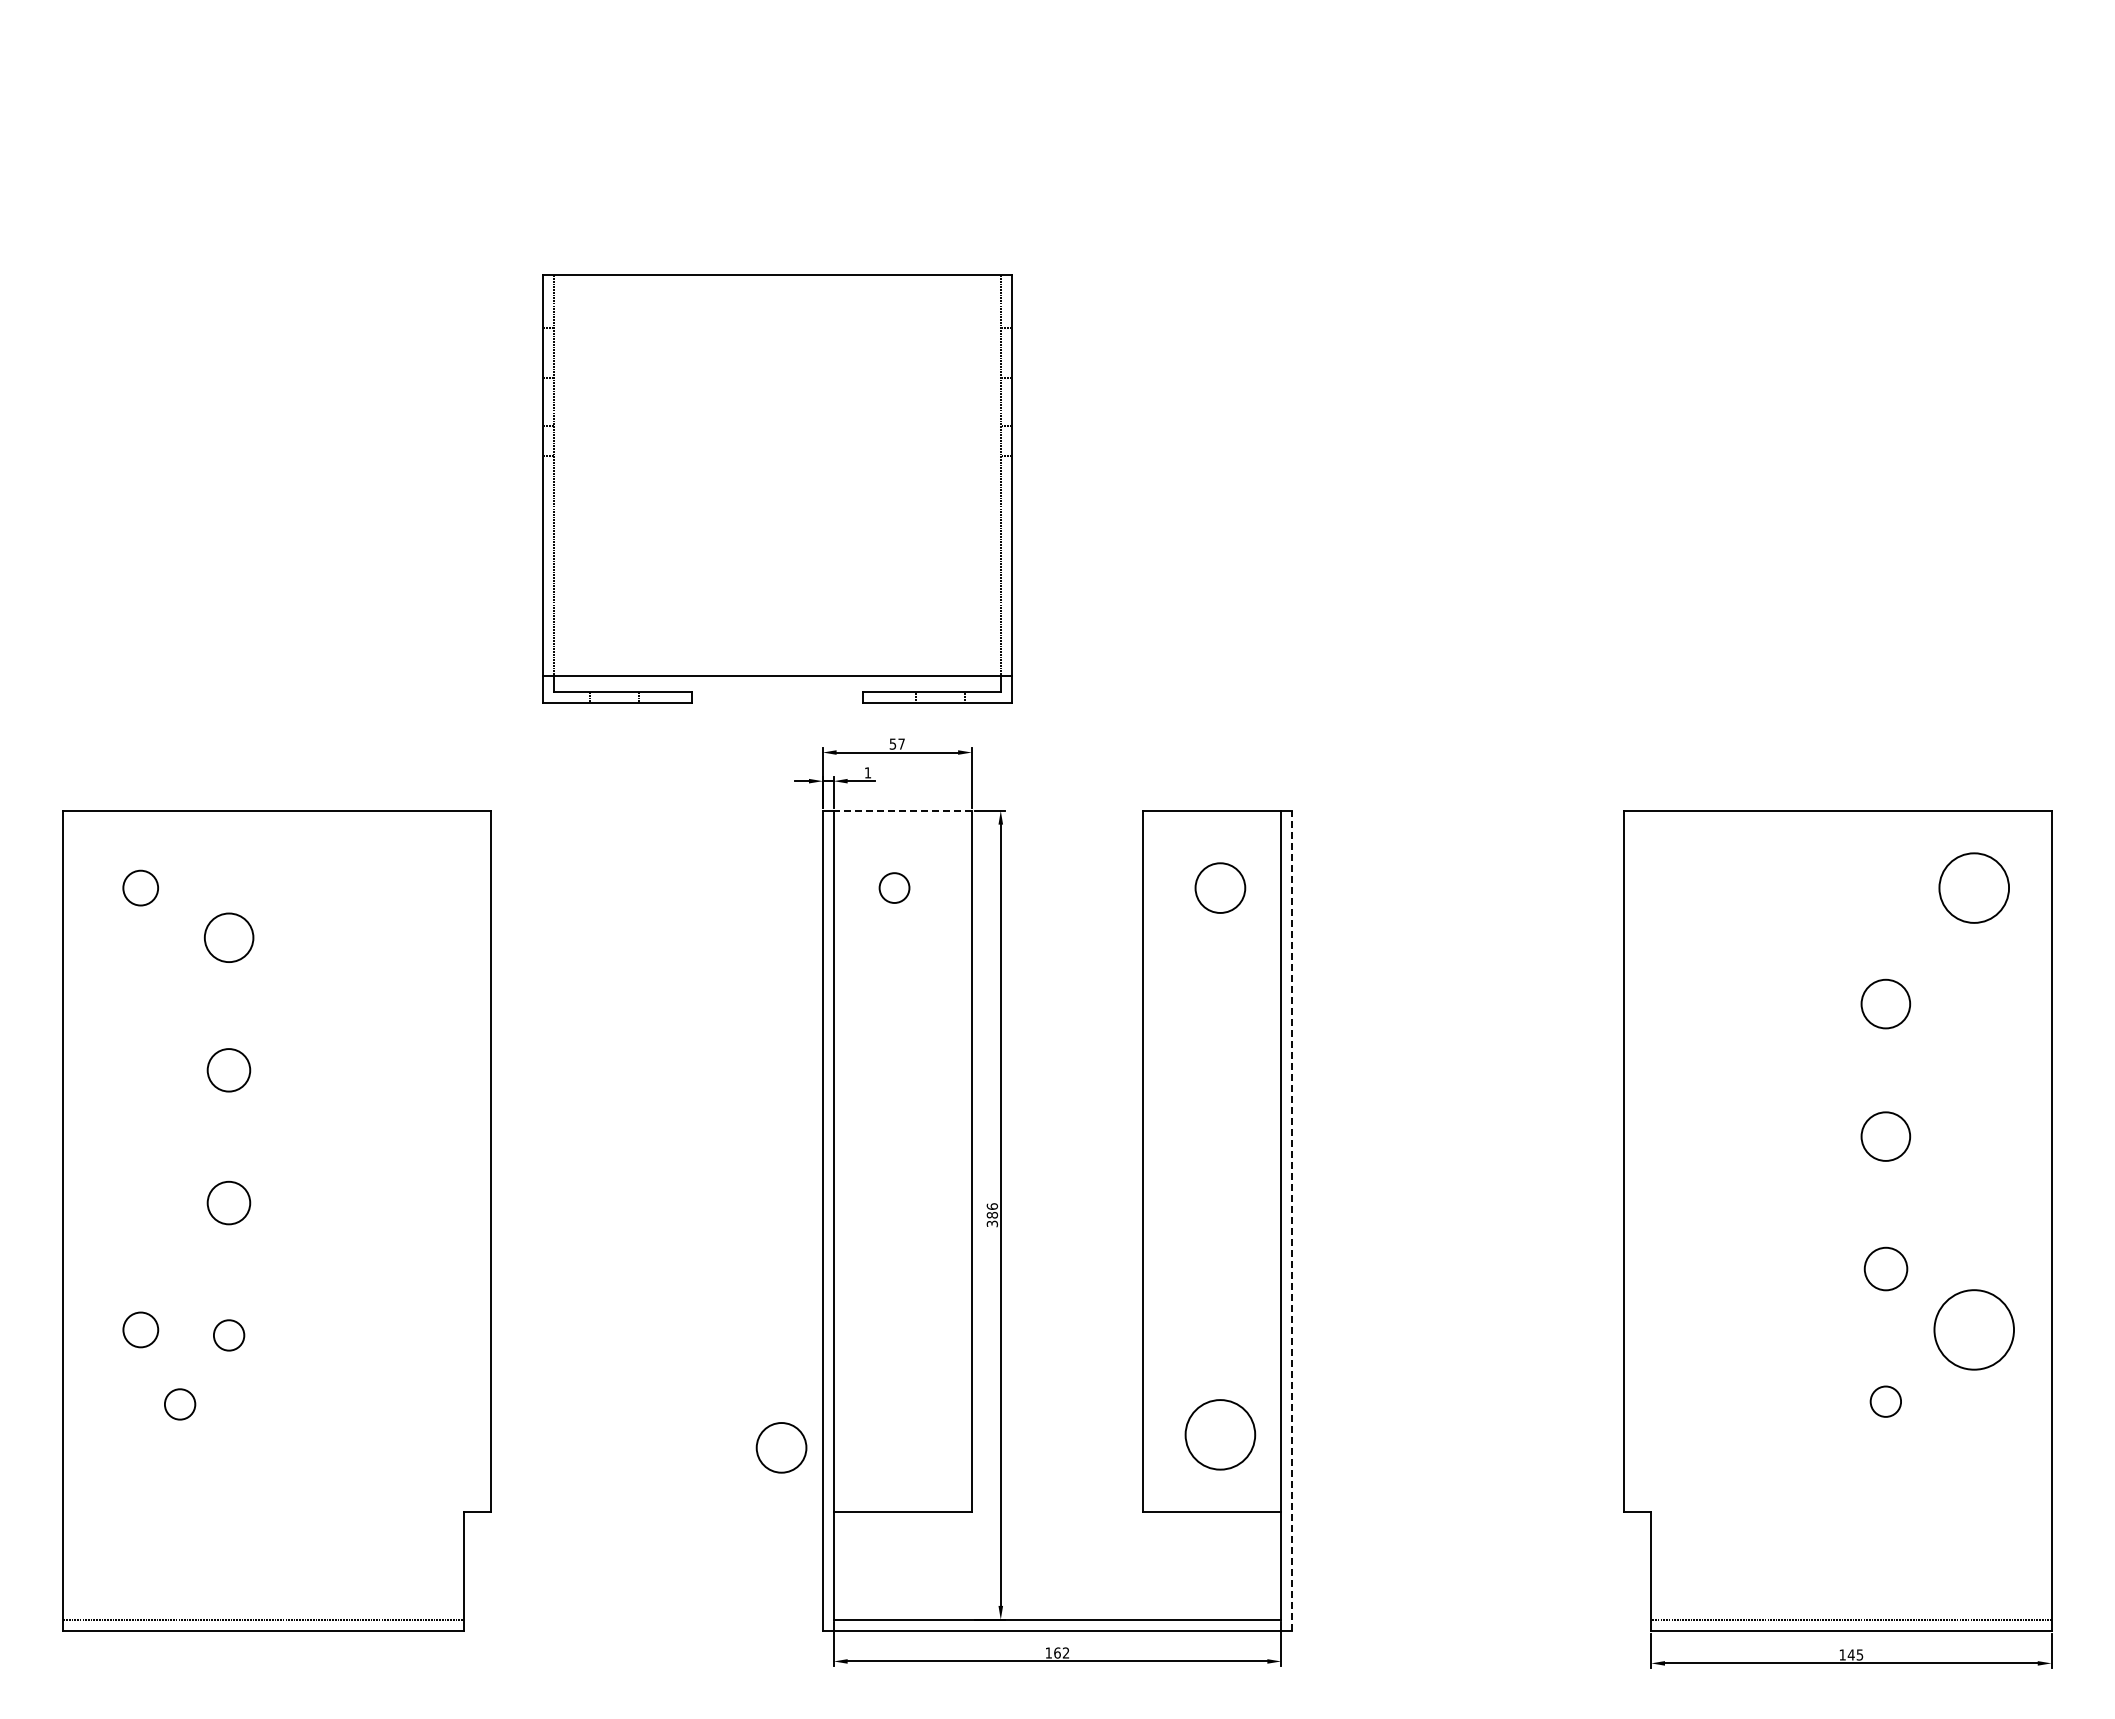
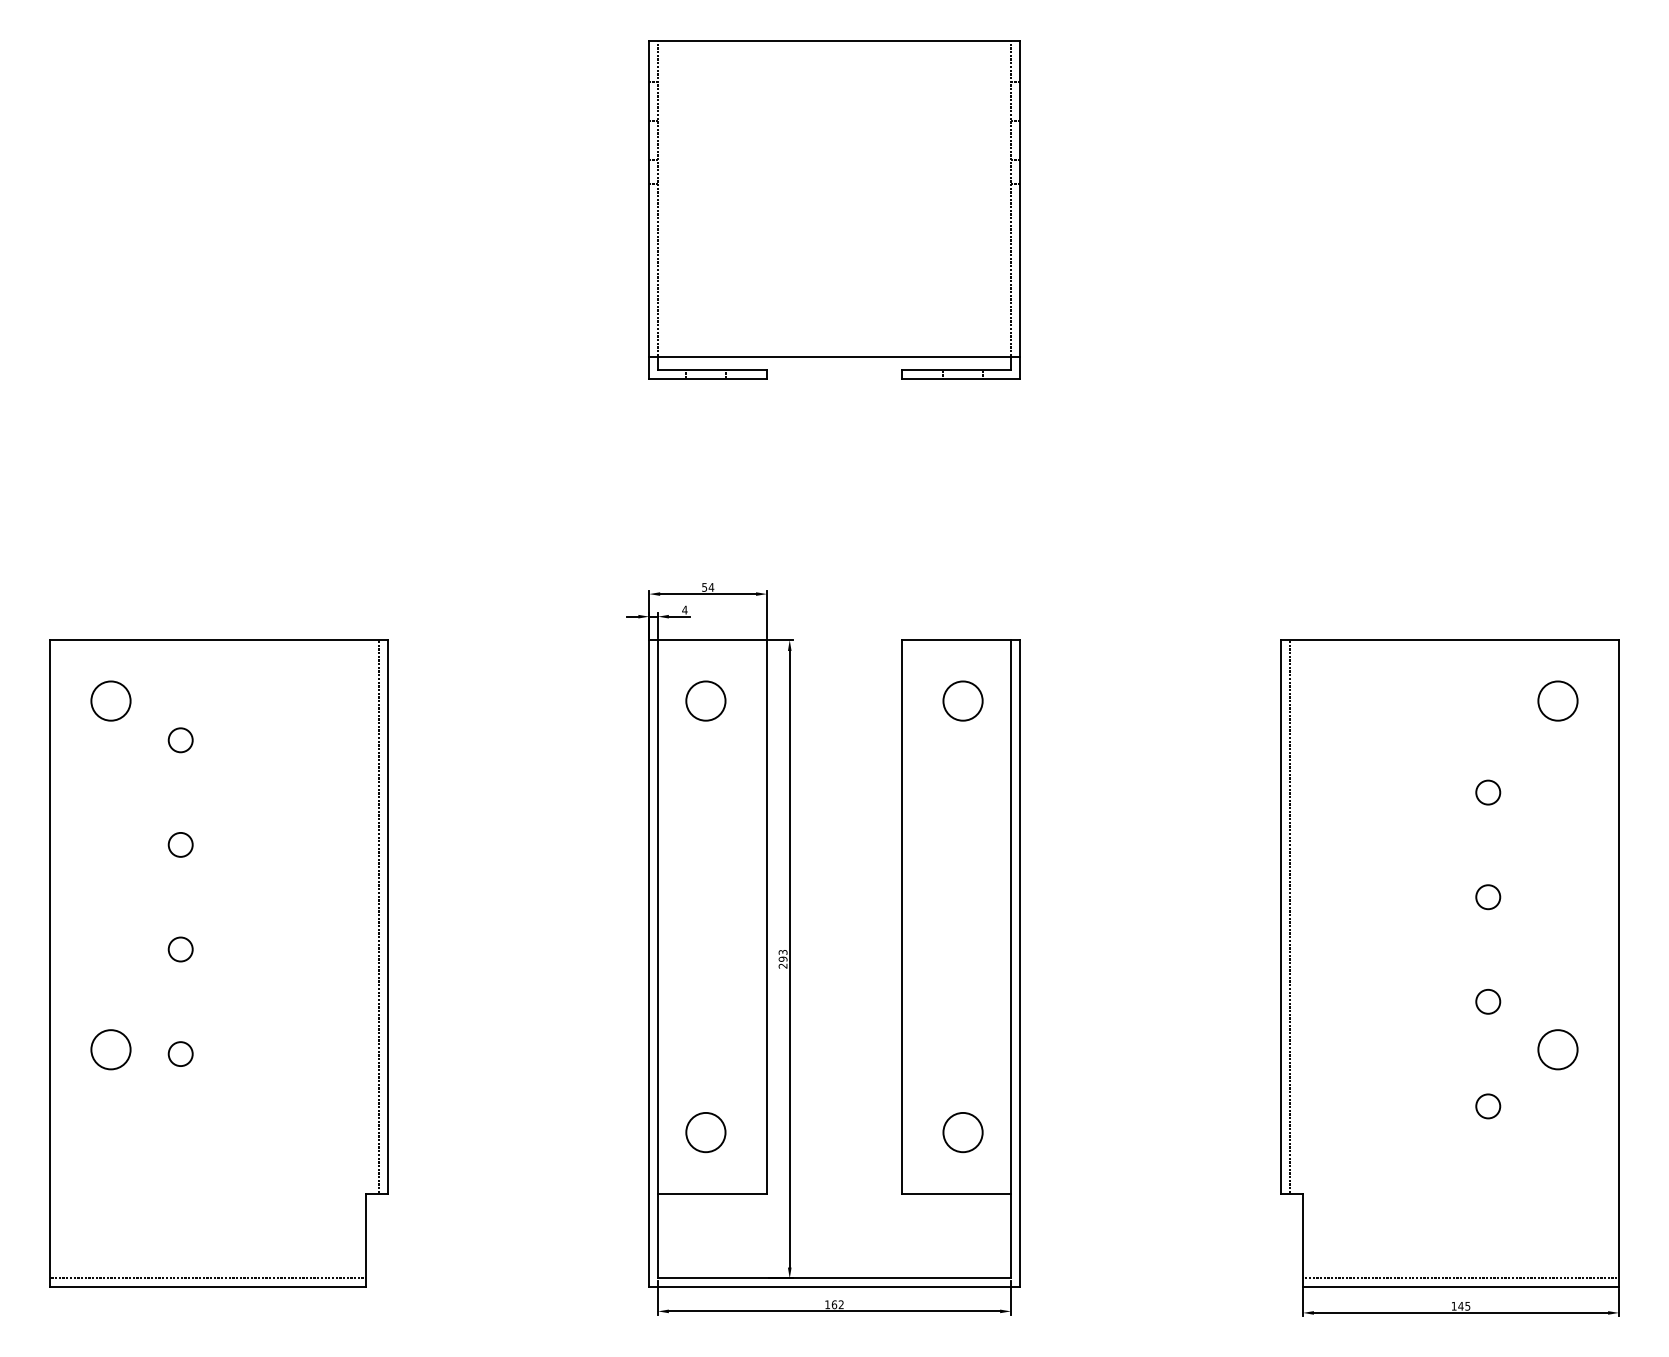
part: (777, 488) -> (834, 208), moved
text: (901, 743) -> (711, 586), 57 -> 54
text: (867, 772) -> (684, 609), 1 -> 4
line: (902, 810) -> (712, 639), dashed -> solid
circle: (140, 887) -> (110, 700), size x1.43
circle: (894, 887) -> (705, 700), size x1.67
circle: (1974, 887) -> (1558, 700), size x0.71
circle: (228, 937) -> (180, 740), size x0.62
circle: (1885, 1003) -> (1487, 792), size x0.62
circle: (229, 1070) -> (181, 845), size x0.71
circle: (1885, 1136) -> (1487, 897), size x0.62
line: (480, 1161) -> (379, 916), added
line: (1634, 1161) -> (1289, 916), added
circle: (229, 1202) -> (181, 949), size x0.71
text: (992, 1215) -> (783, 959), 386 -> 293
line: (1292, 1220) -> (1019, 963), dashed -> solid
circle: (1885, 1269) -> (1487, 1002), size x0.71
circle: (140, 1329) -> (110, 1049), size x1.43
circle: (1974, 1329) -> (1558, 1049), size x0.62
circle: (180, 1404) -> (142, 1108), removed
circle: (1220, 1434) -> (963, 1132), size x0.71
circle: (781, 1447) -> (705, 1132), moved

